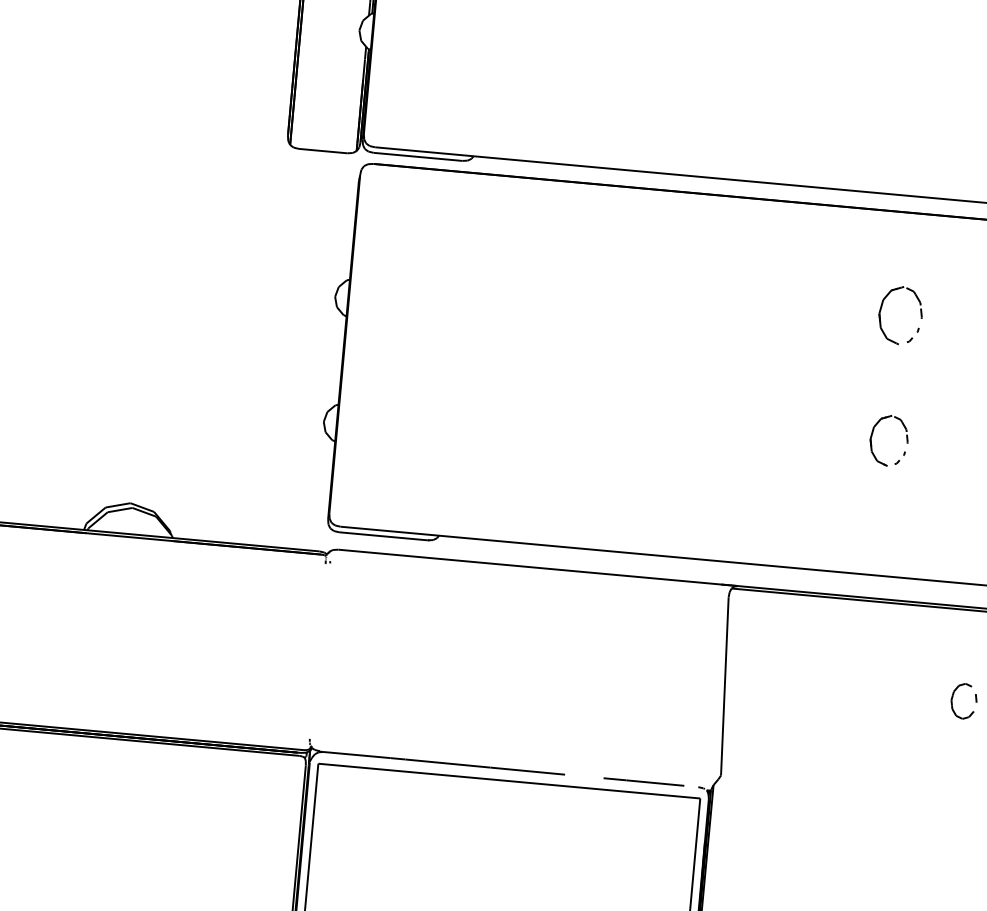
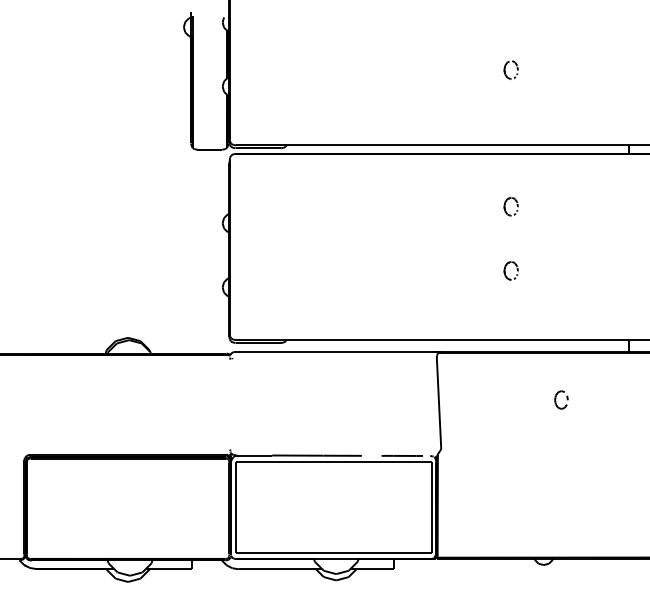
part: (923, 48) -> (510, 69), added
part: (899, 315) -> (510, 206), size x0.62
part: (887, 439) -> (510, 270), size x0.71

